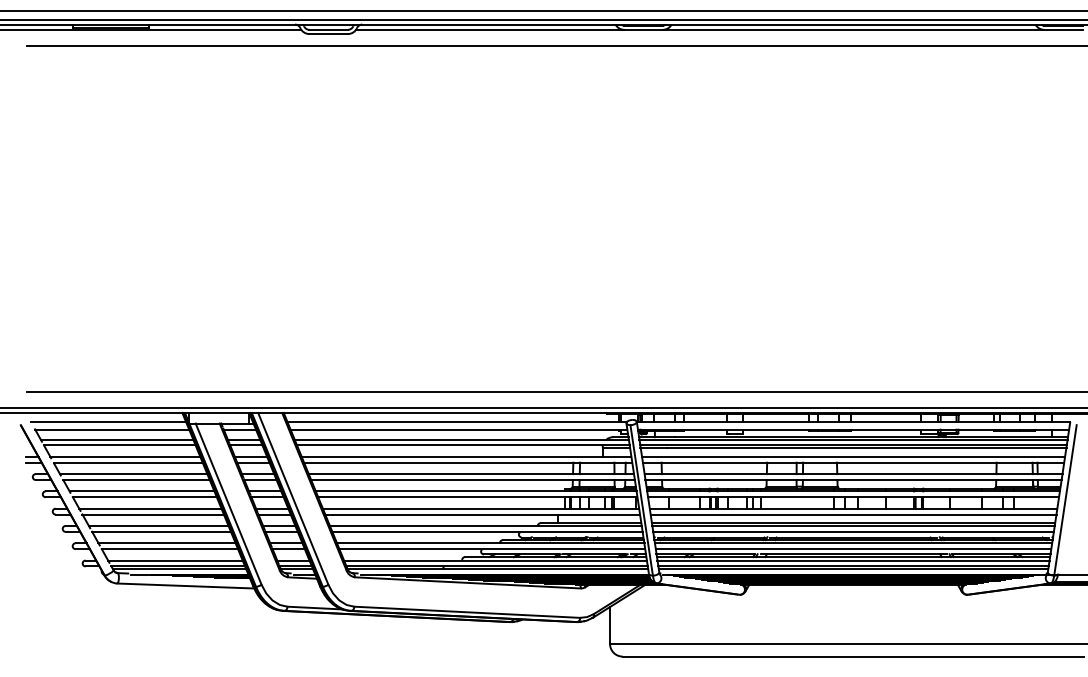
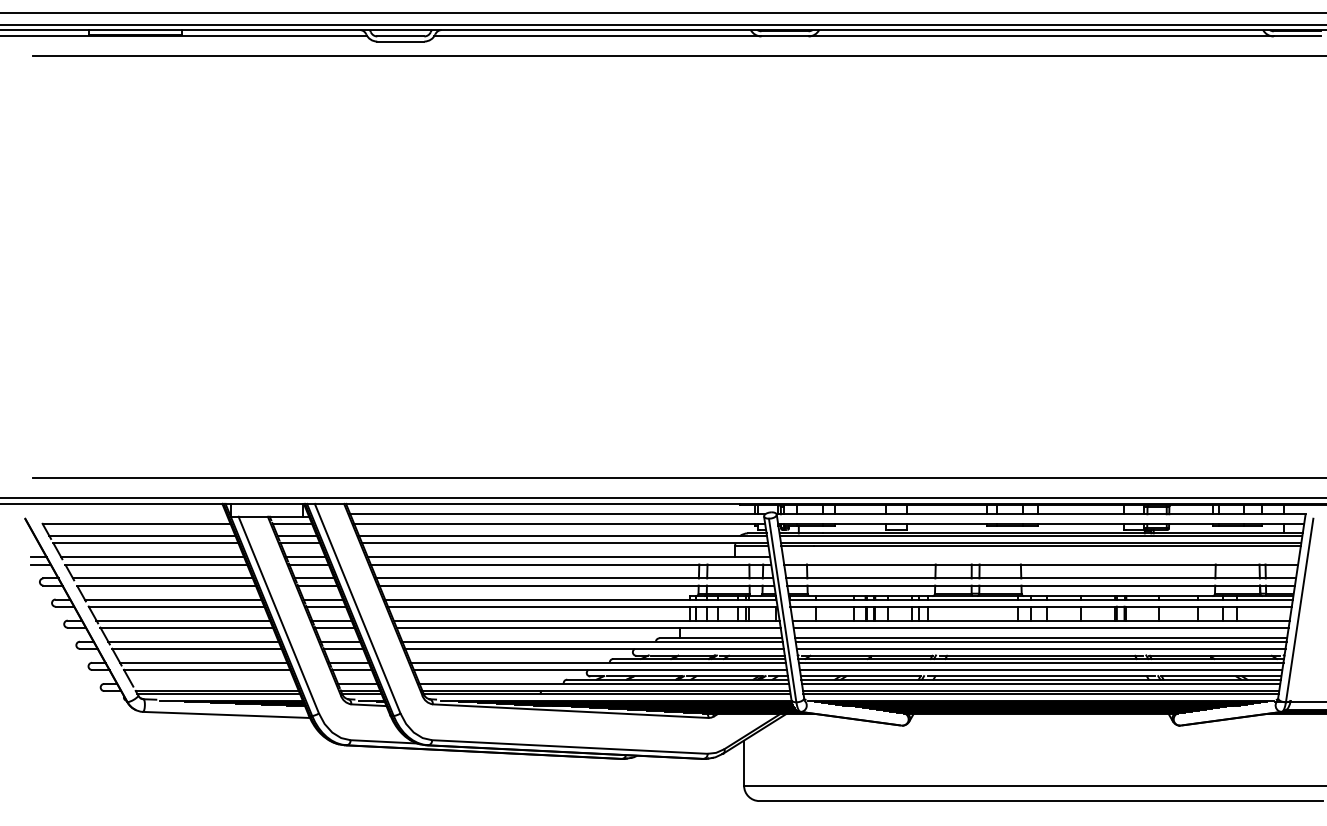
line: (107, 421) -> (131, 514), removed
line: (853, 456) -> (1041, 557), removed
line: (175, 560) -> (213, 683), removed

